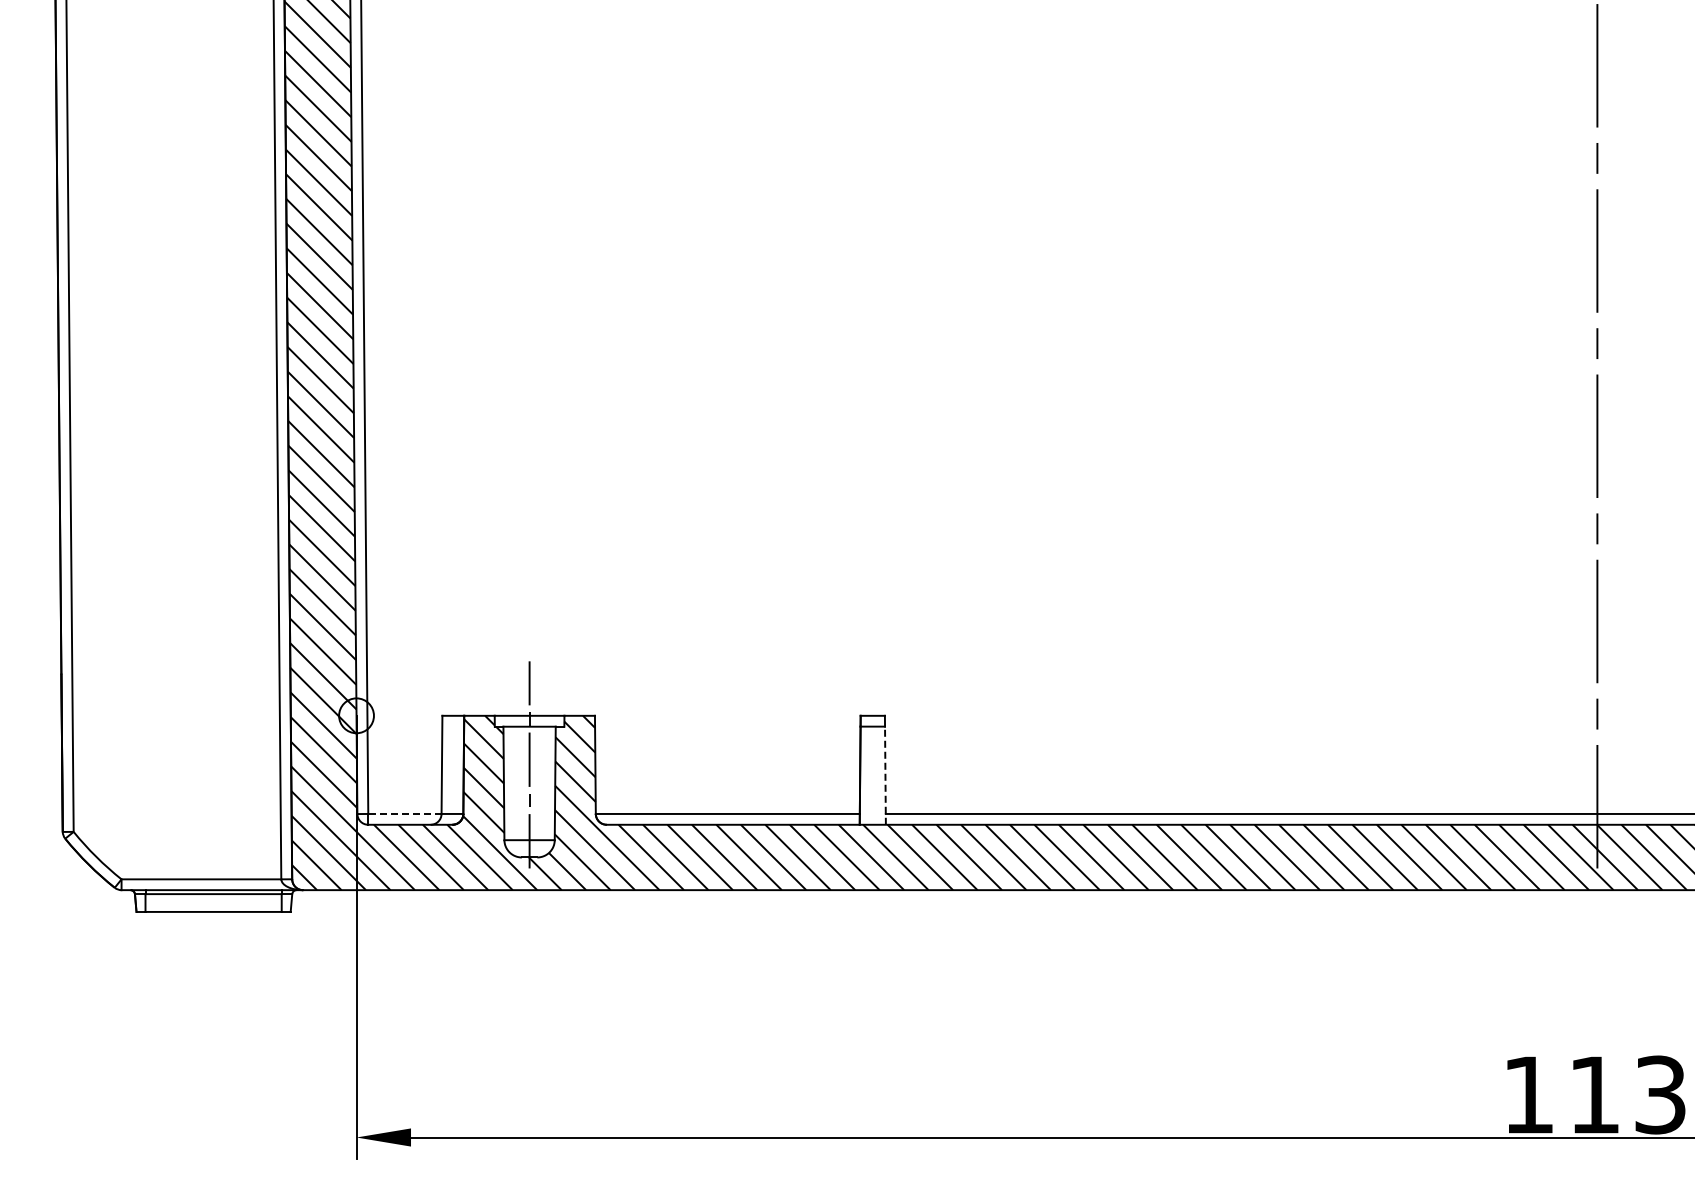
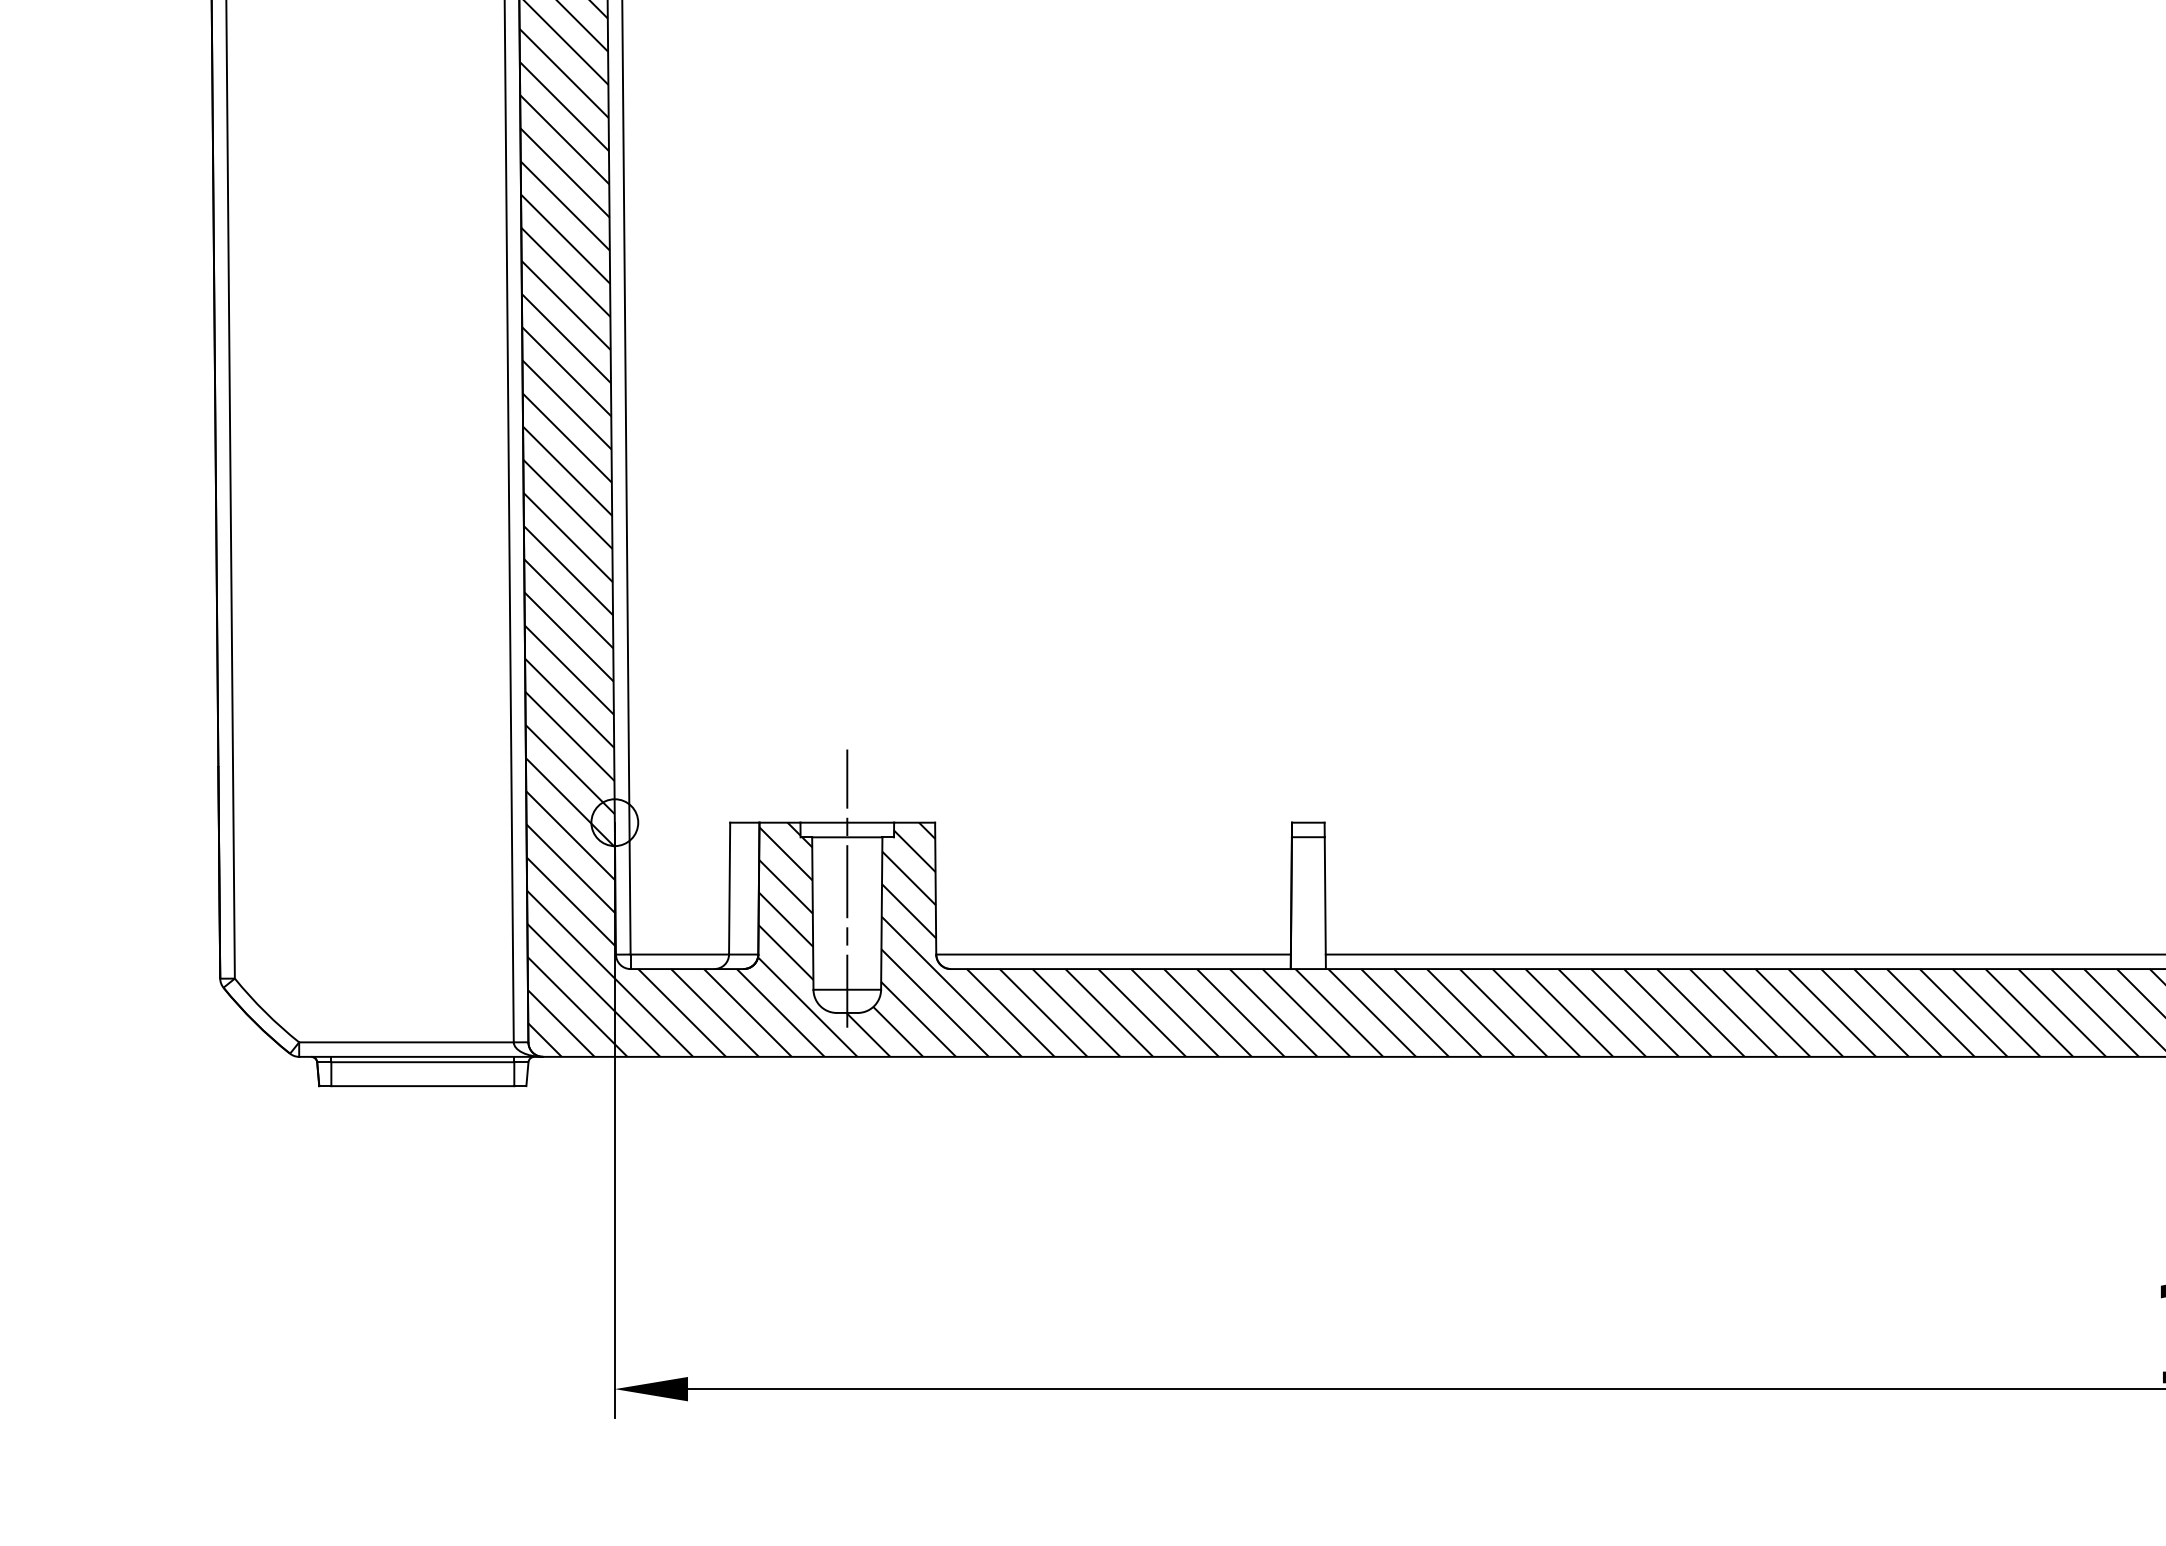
line: (885, 775) -> (1325, 902), dashed -> solid
line: (404, 813) -> (679, 953), dashed -> solid

